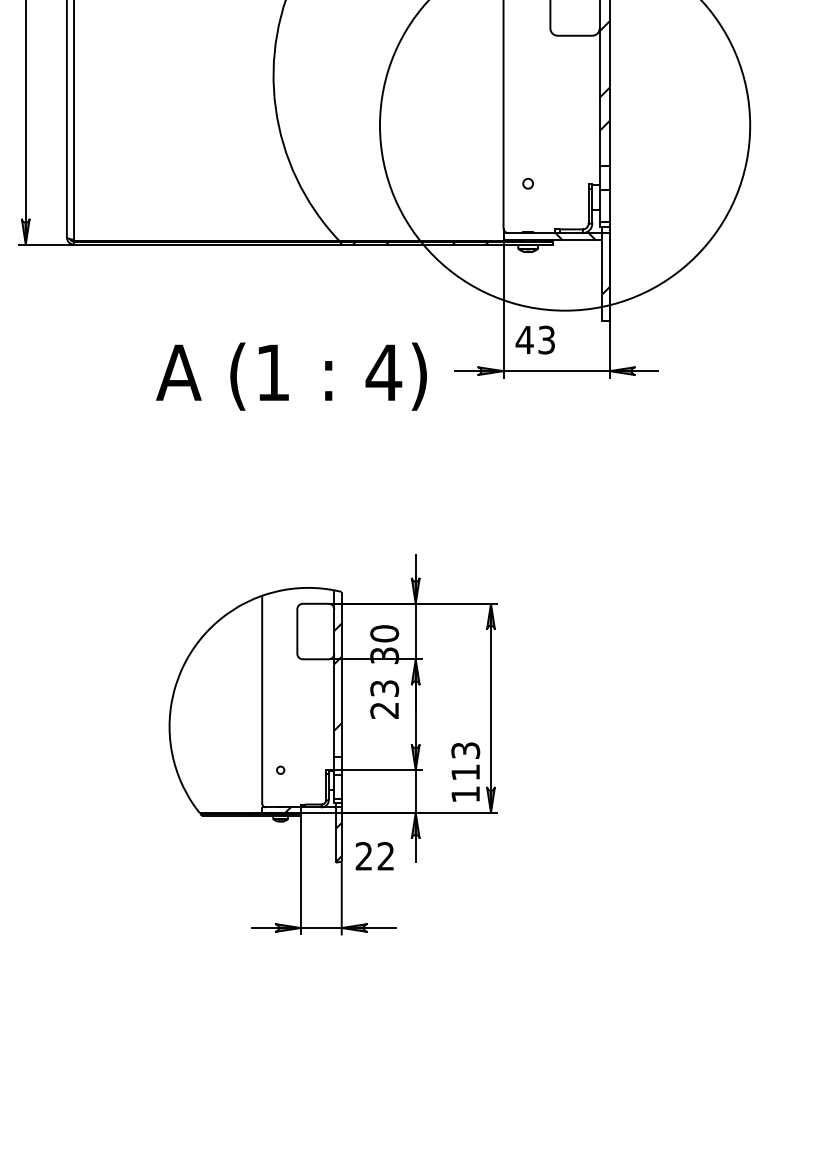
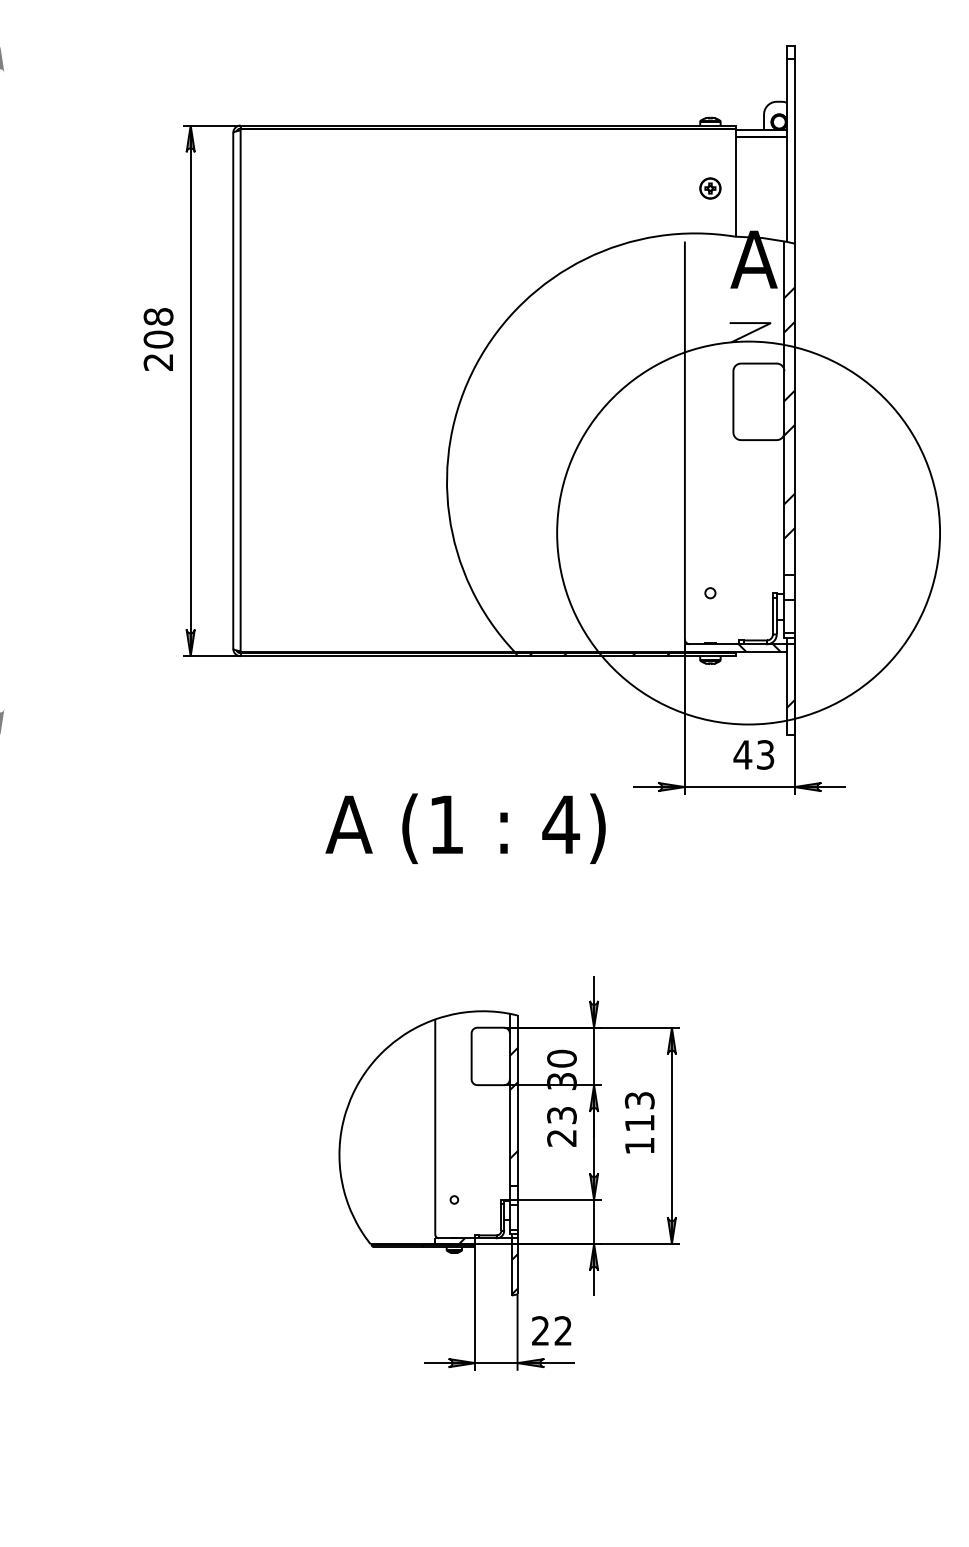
text: (535, 339) -> (753, 754), moved
text: (291, 376) -> (465, 828), moved
text: (465, 771) -> (639, 1122), moved
text: (374, 855) -> (551, 1330), moved

